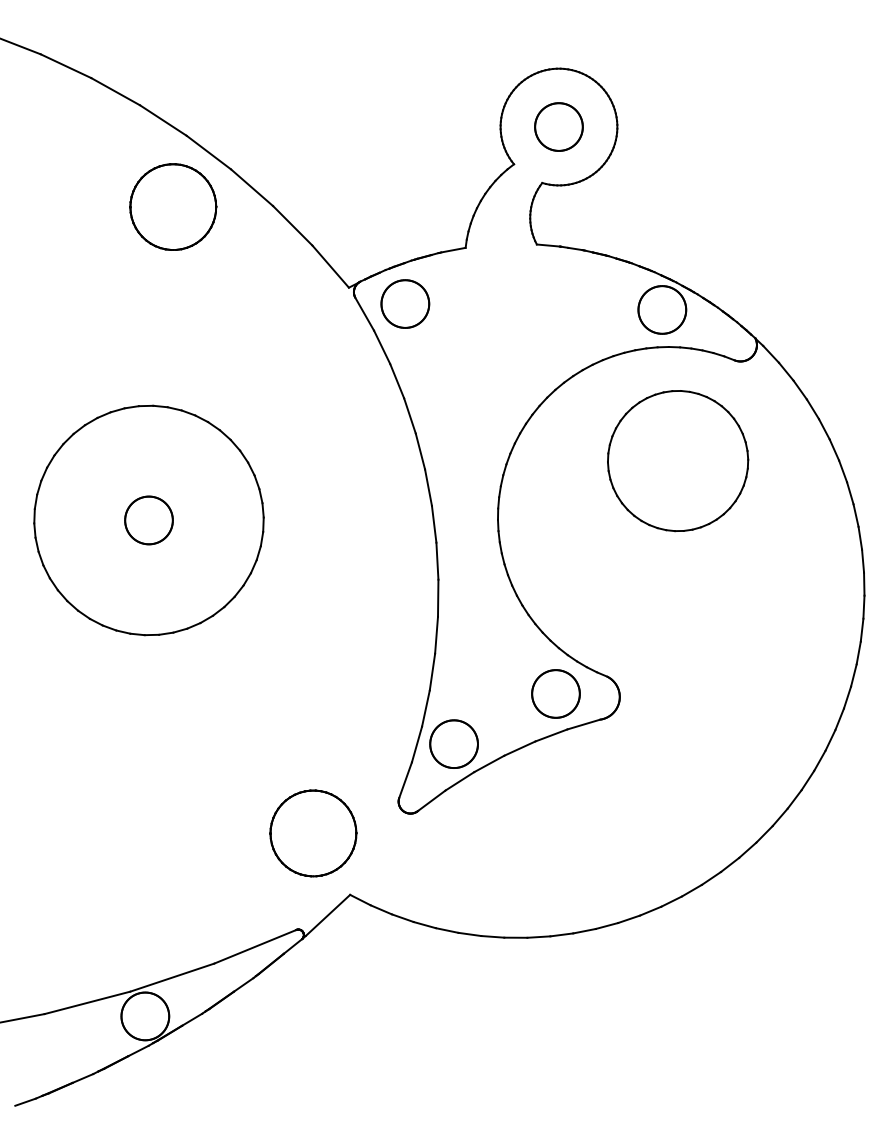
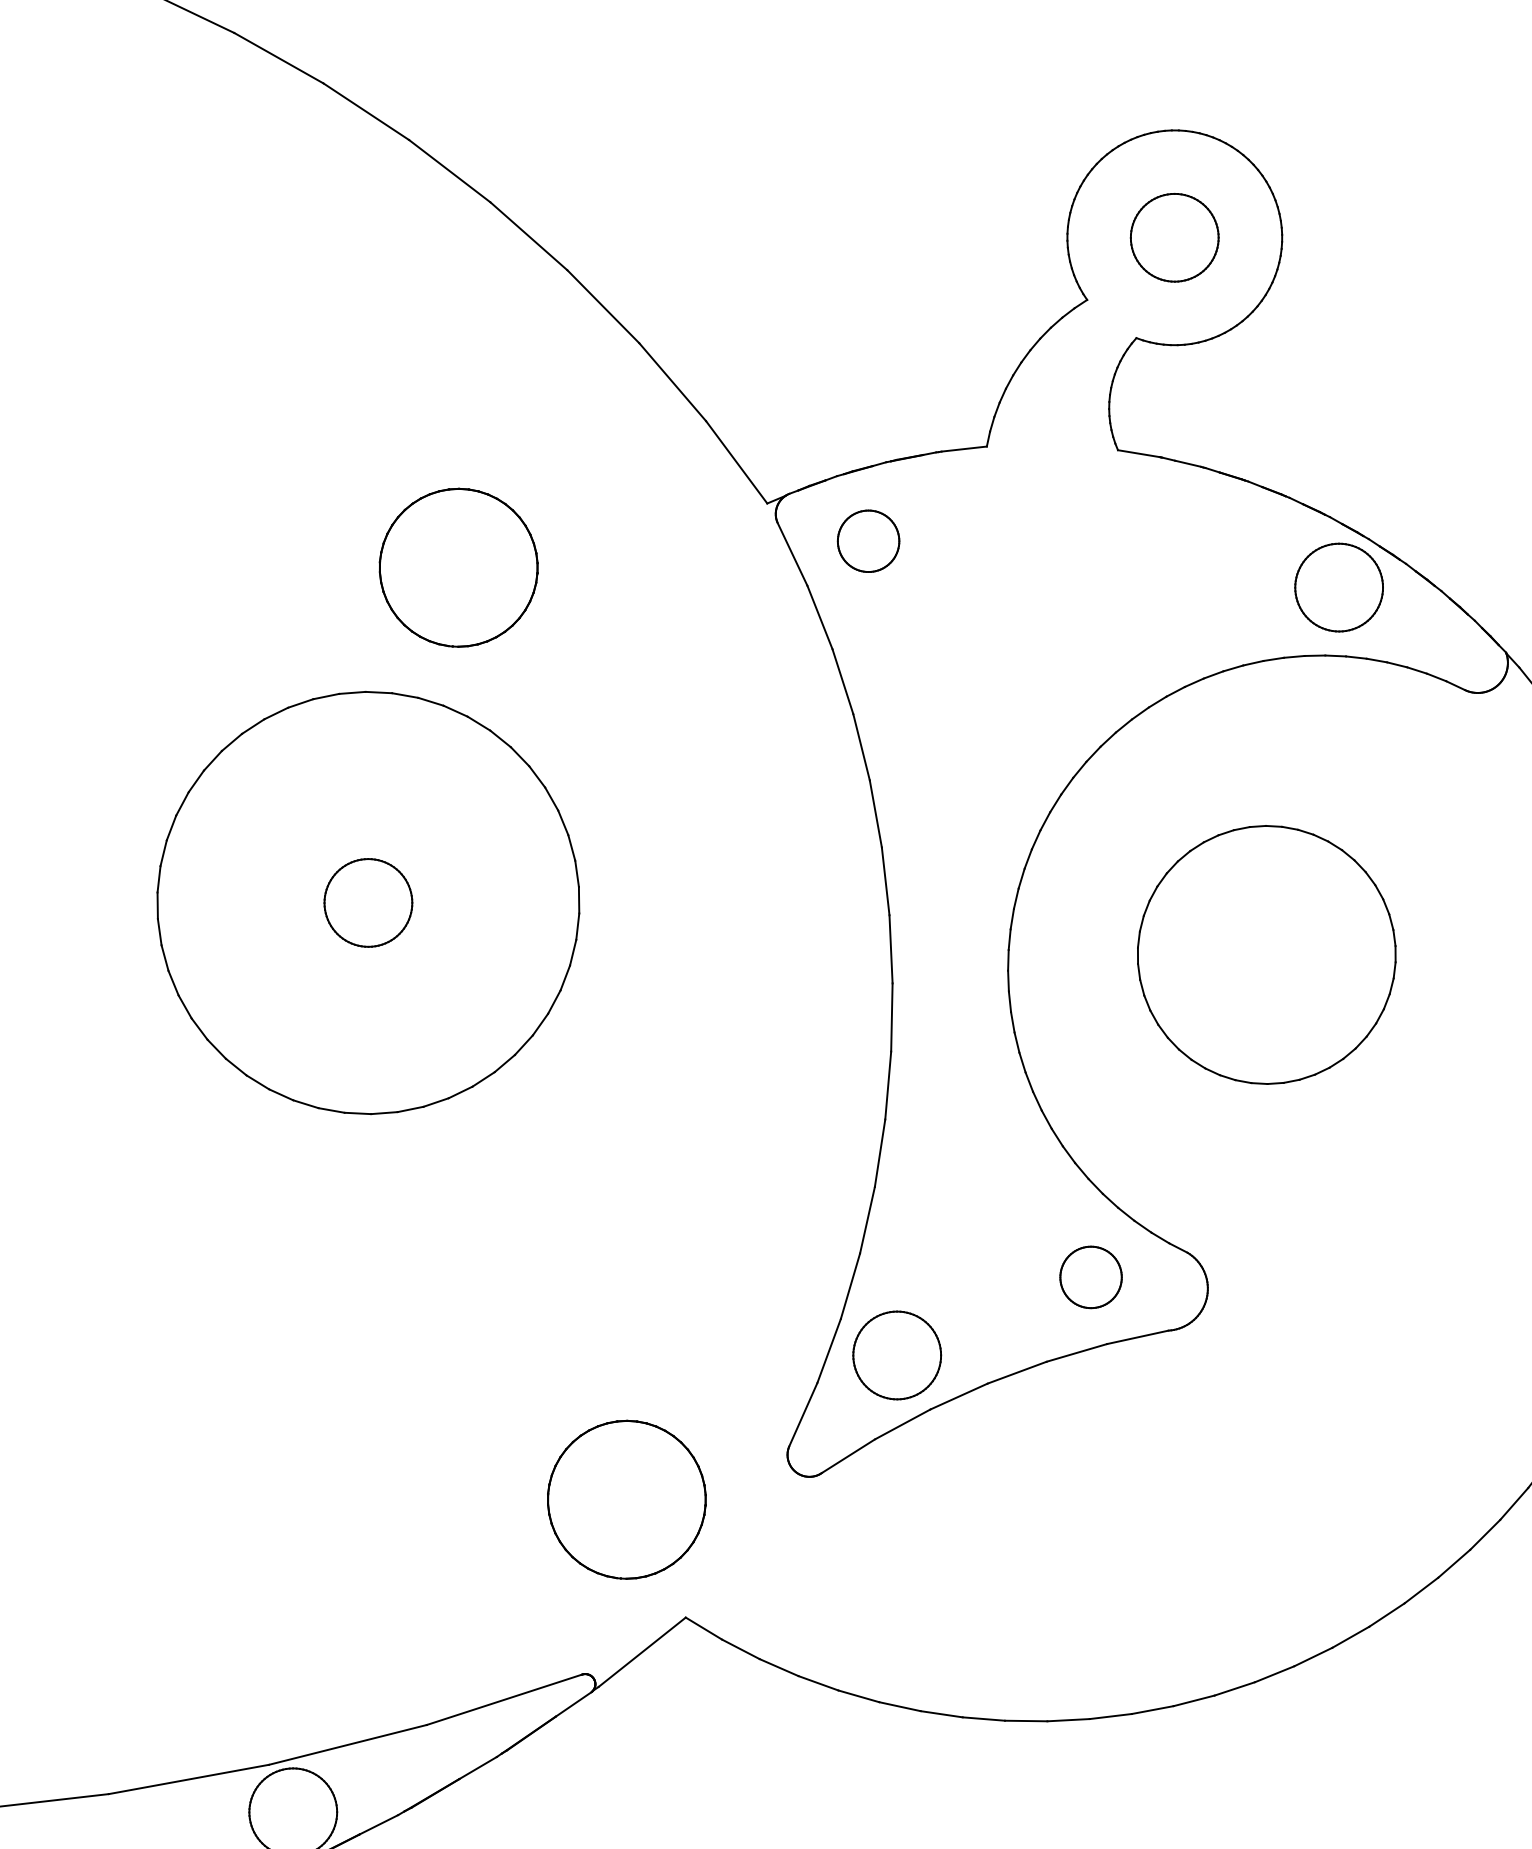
part: (173, 206) -> (459, 566), moved
part: (405, 303) -> (868, 540), size x0.7
part: (678, 461) -> (1267, 955), moved
part: (555, 693) -> (1090, 1276), size x0.7

